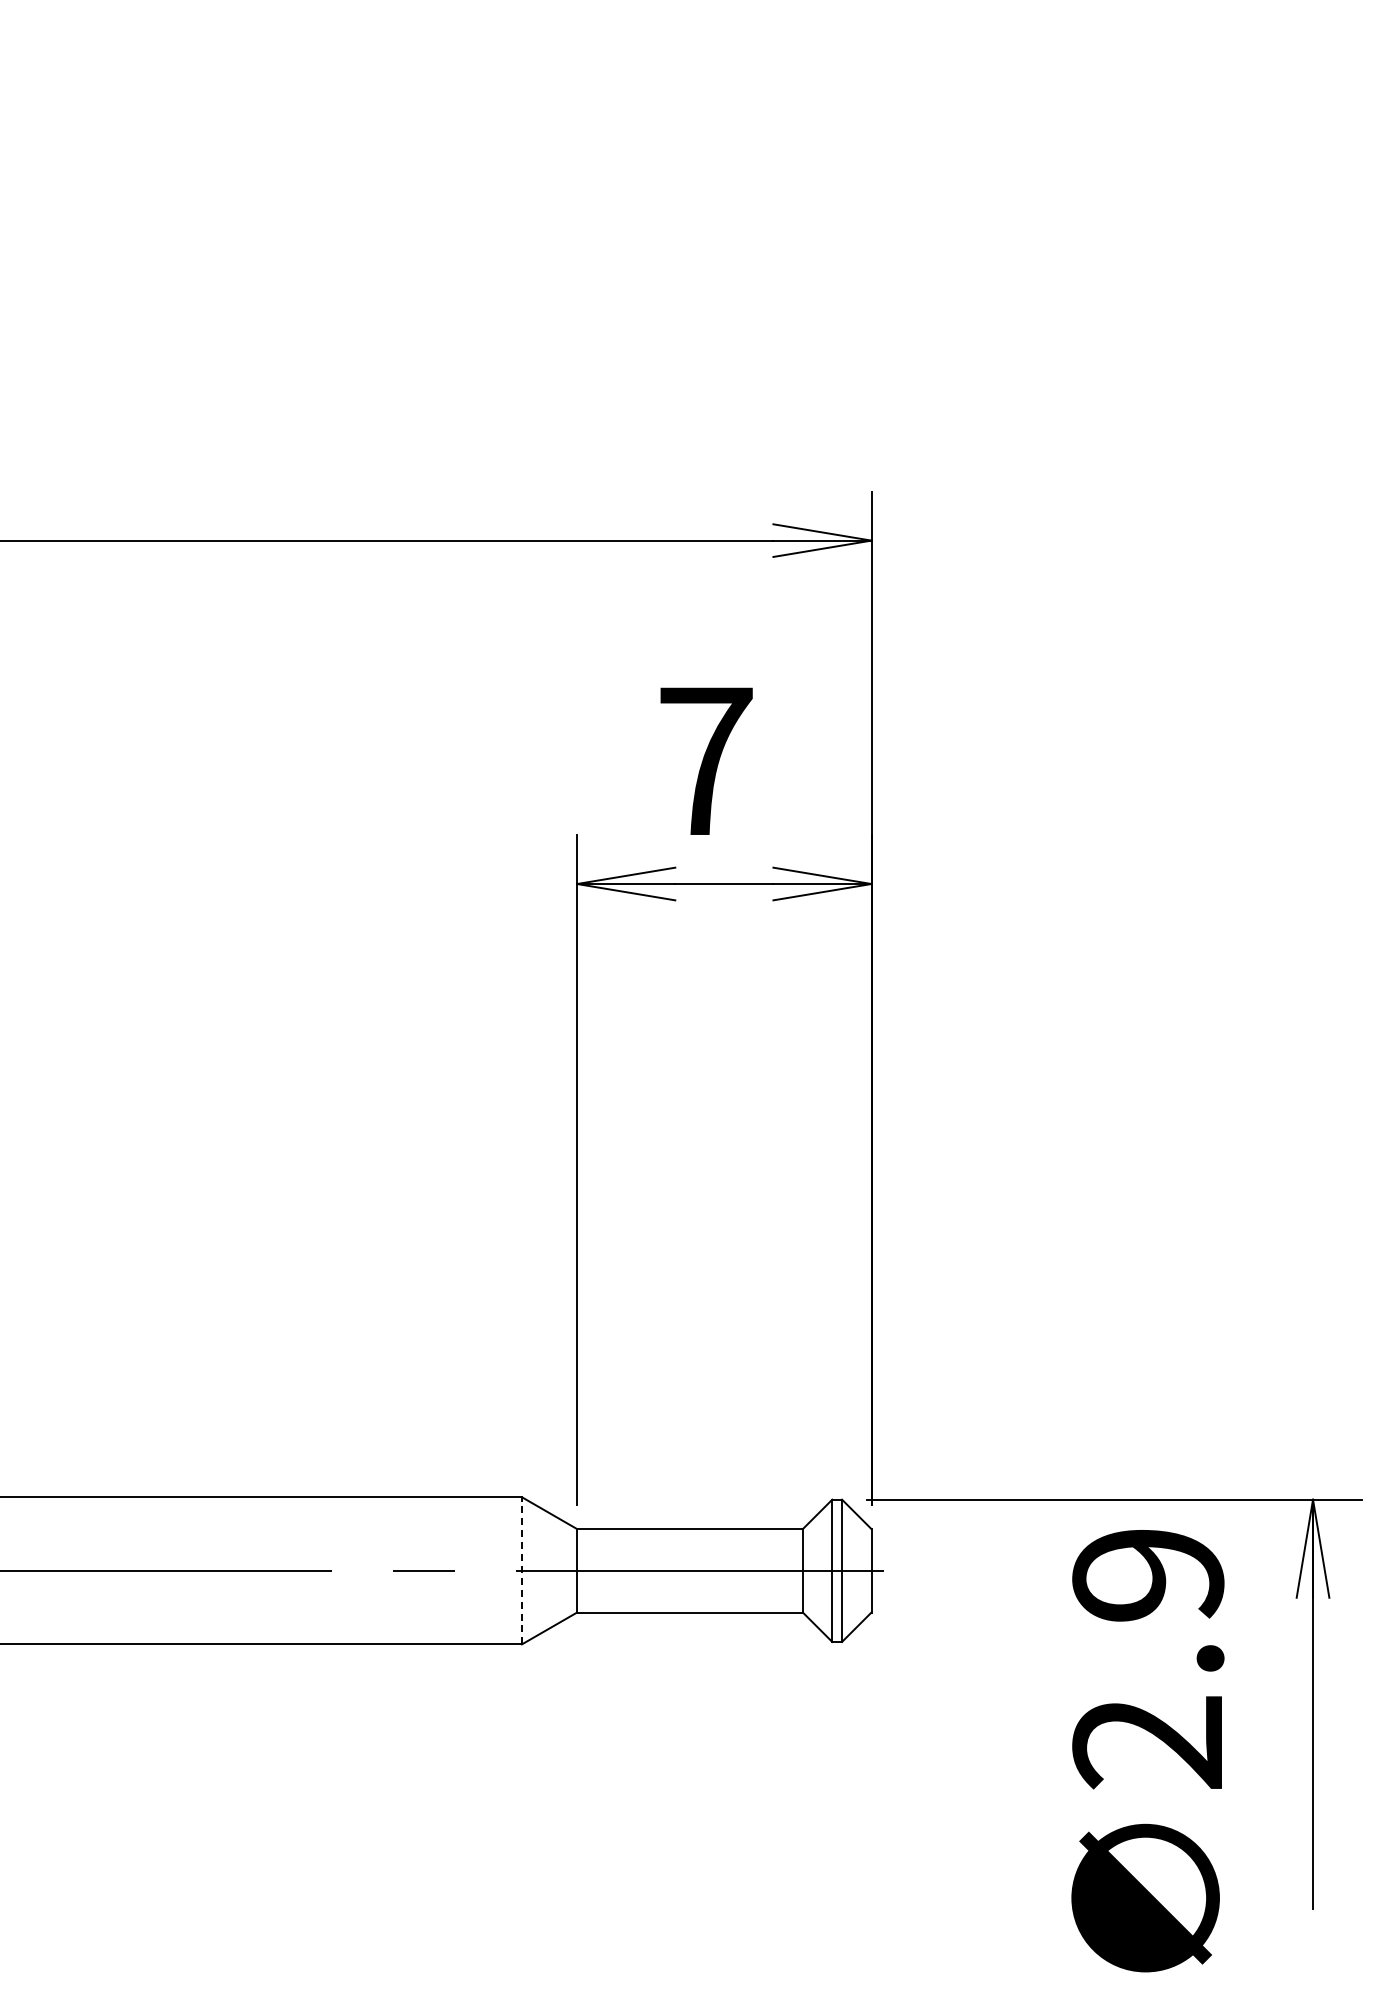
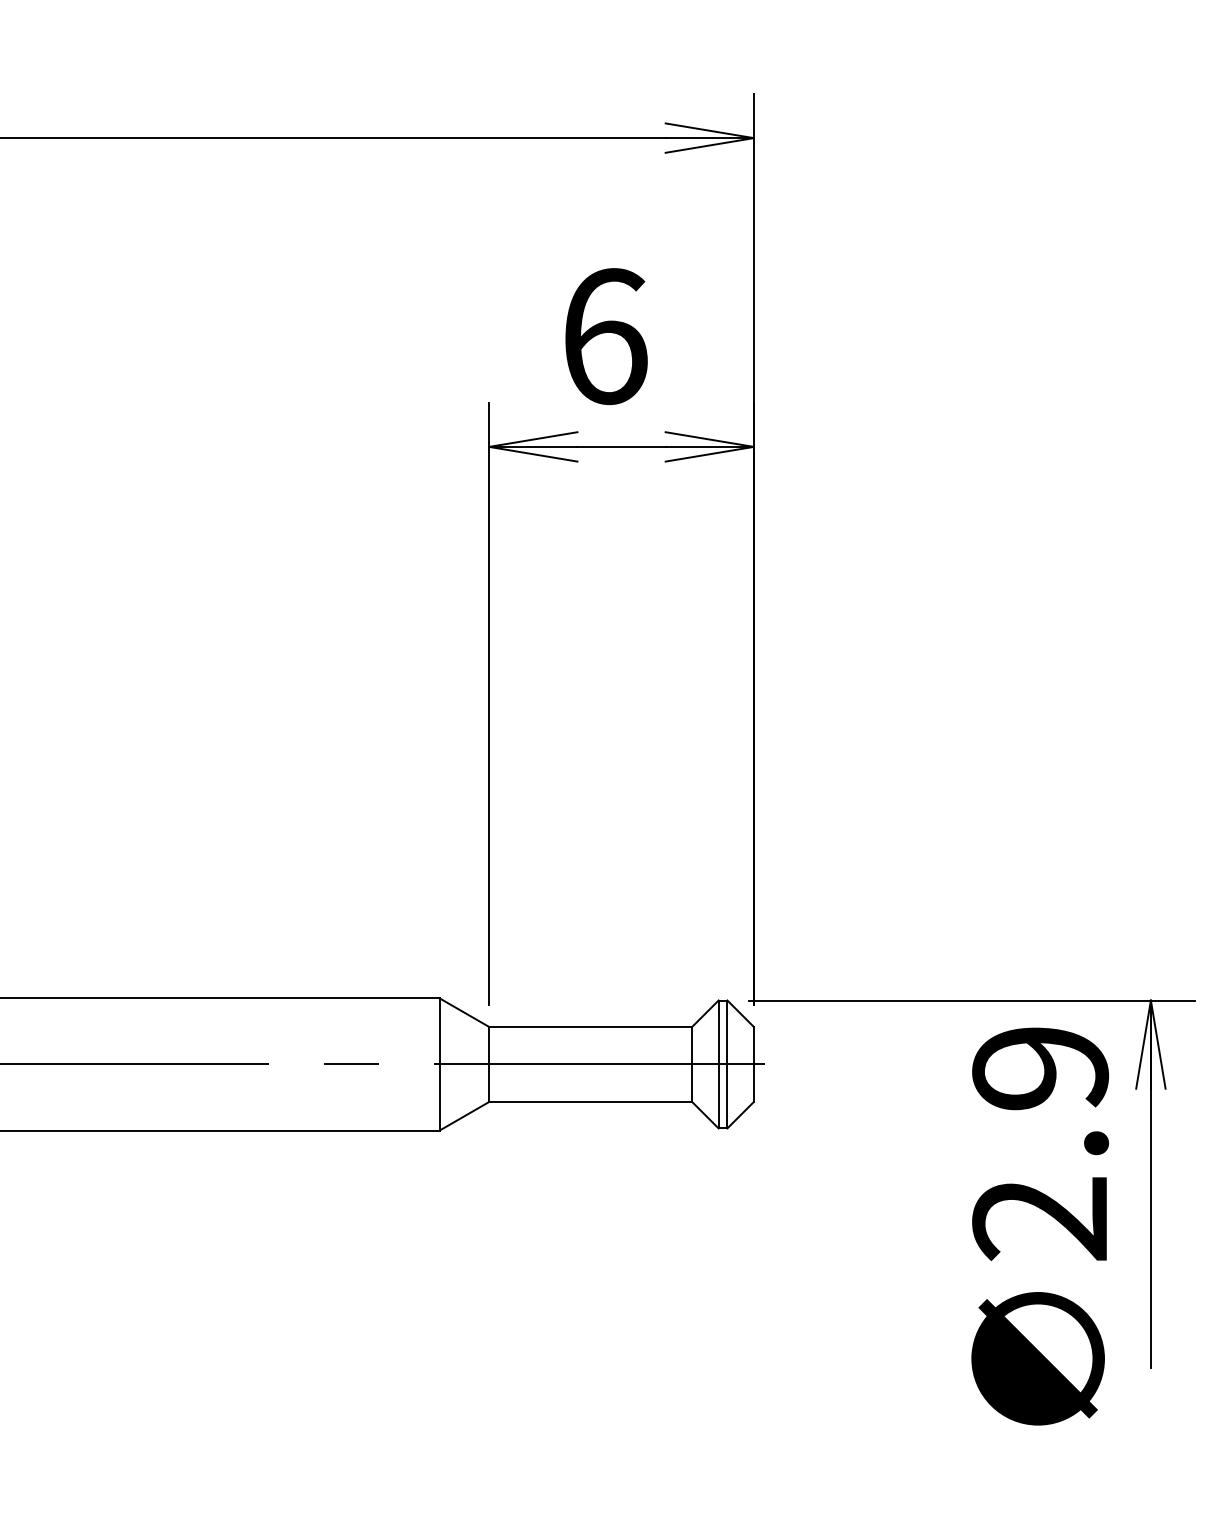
text: (706, 761) -> (605, 336), 7 -> 6
line: (521, 1570) -> (439, 1064), dashed -> solid
text: (1147, 1751) -> (1039, 1226), moved

